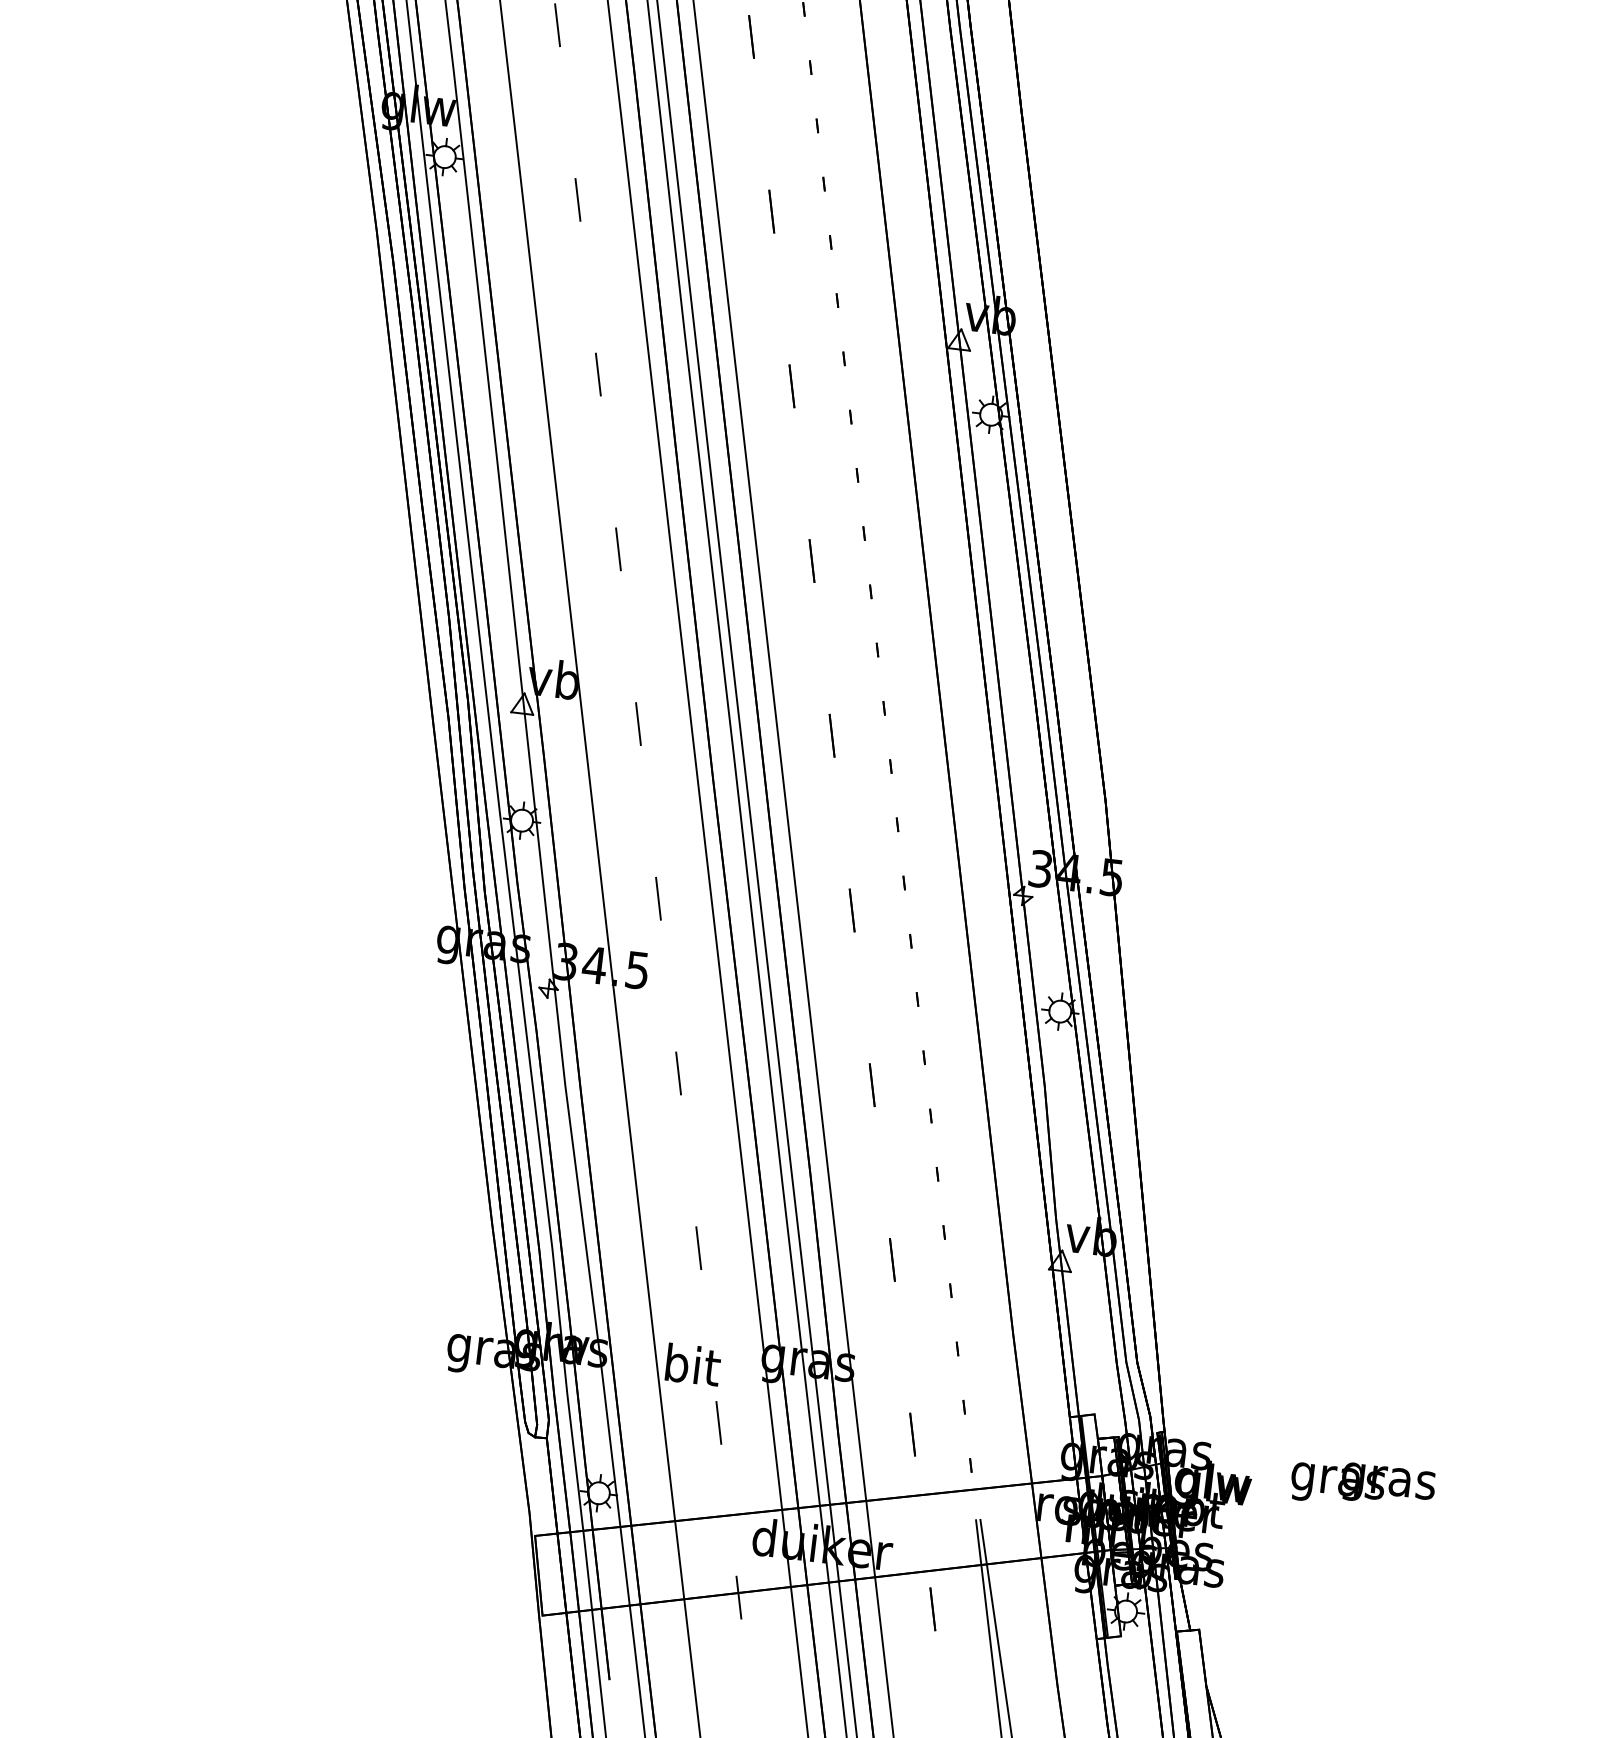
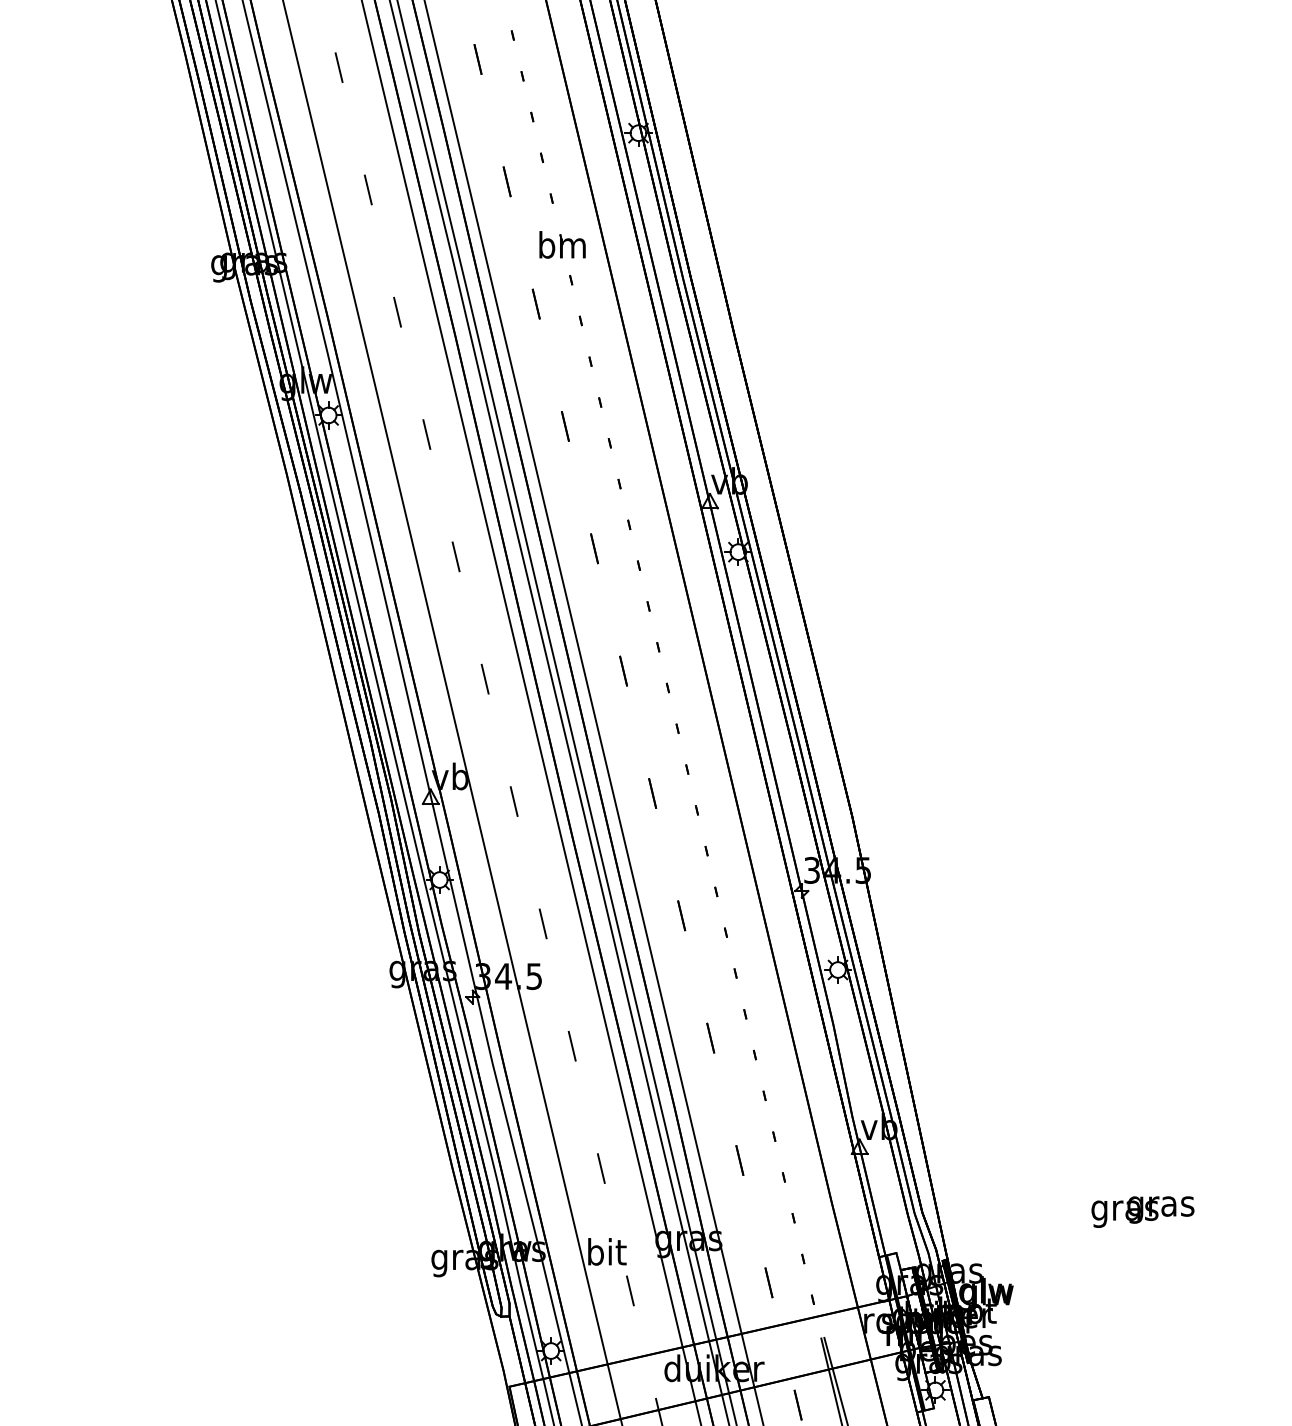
text: (1362, 1484) -> (1142, 1211), moved

